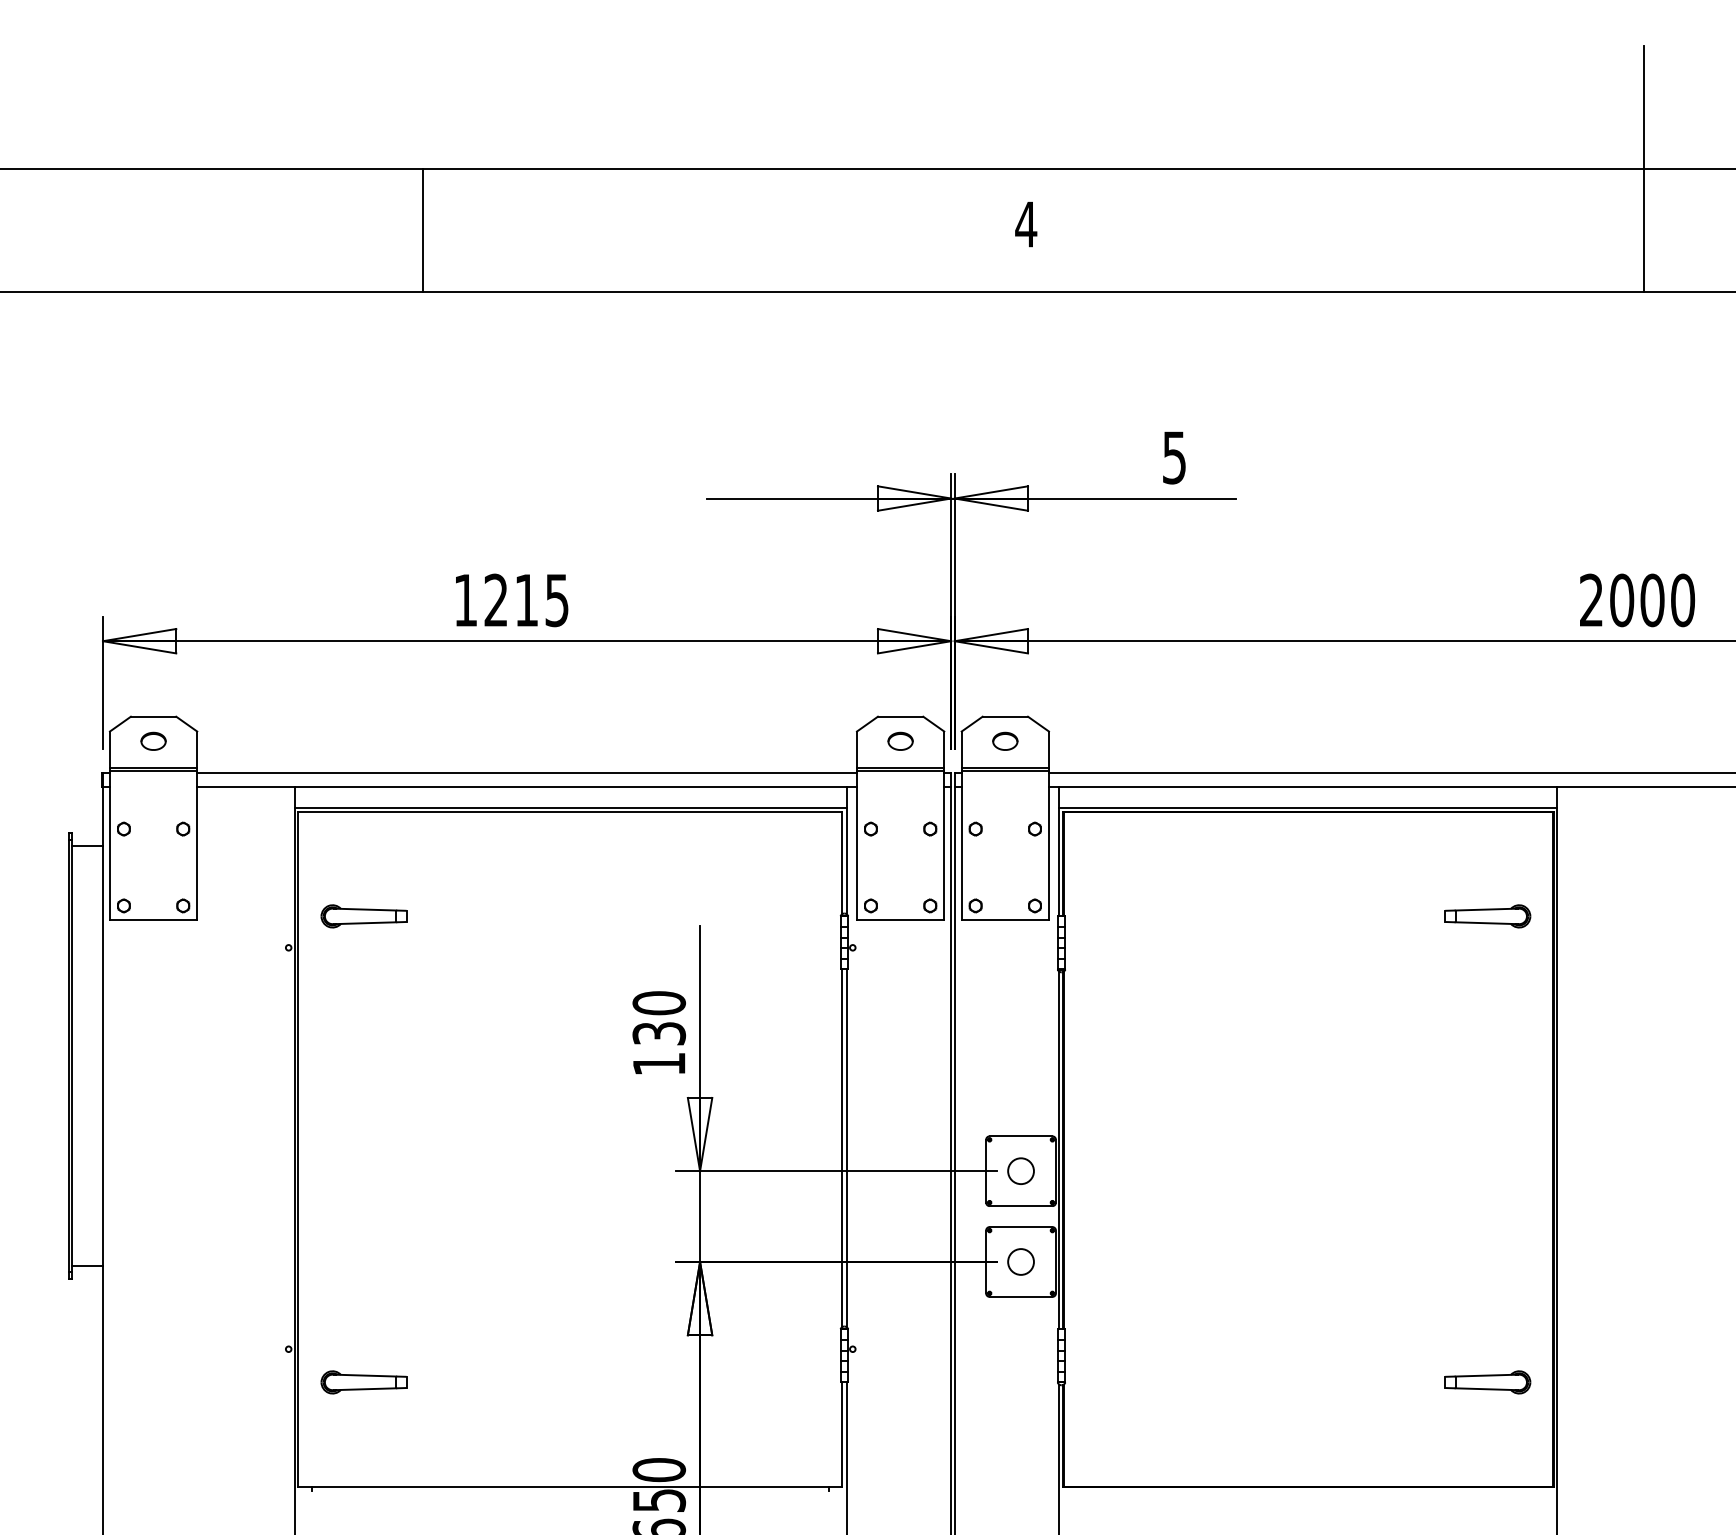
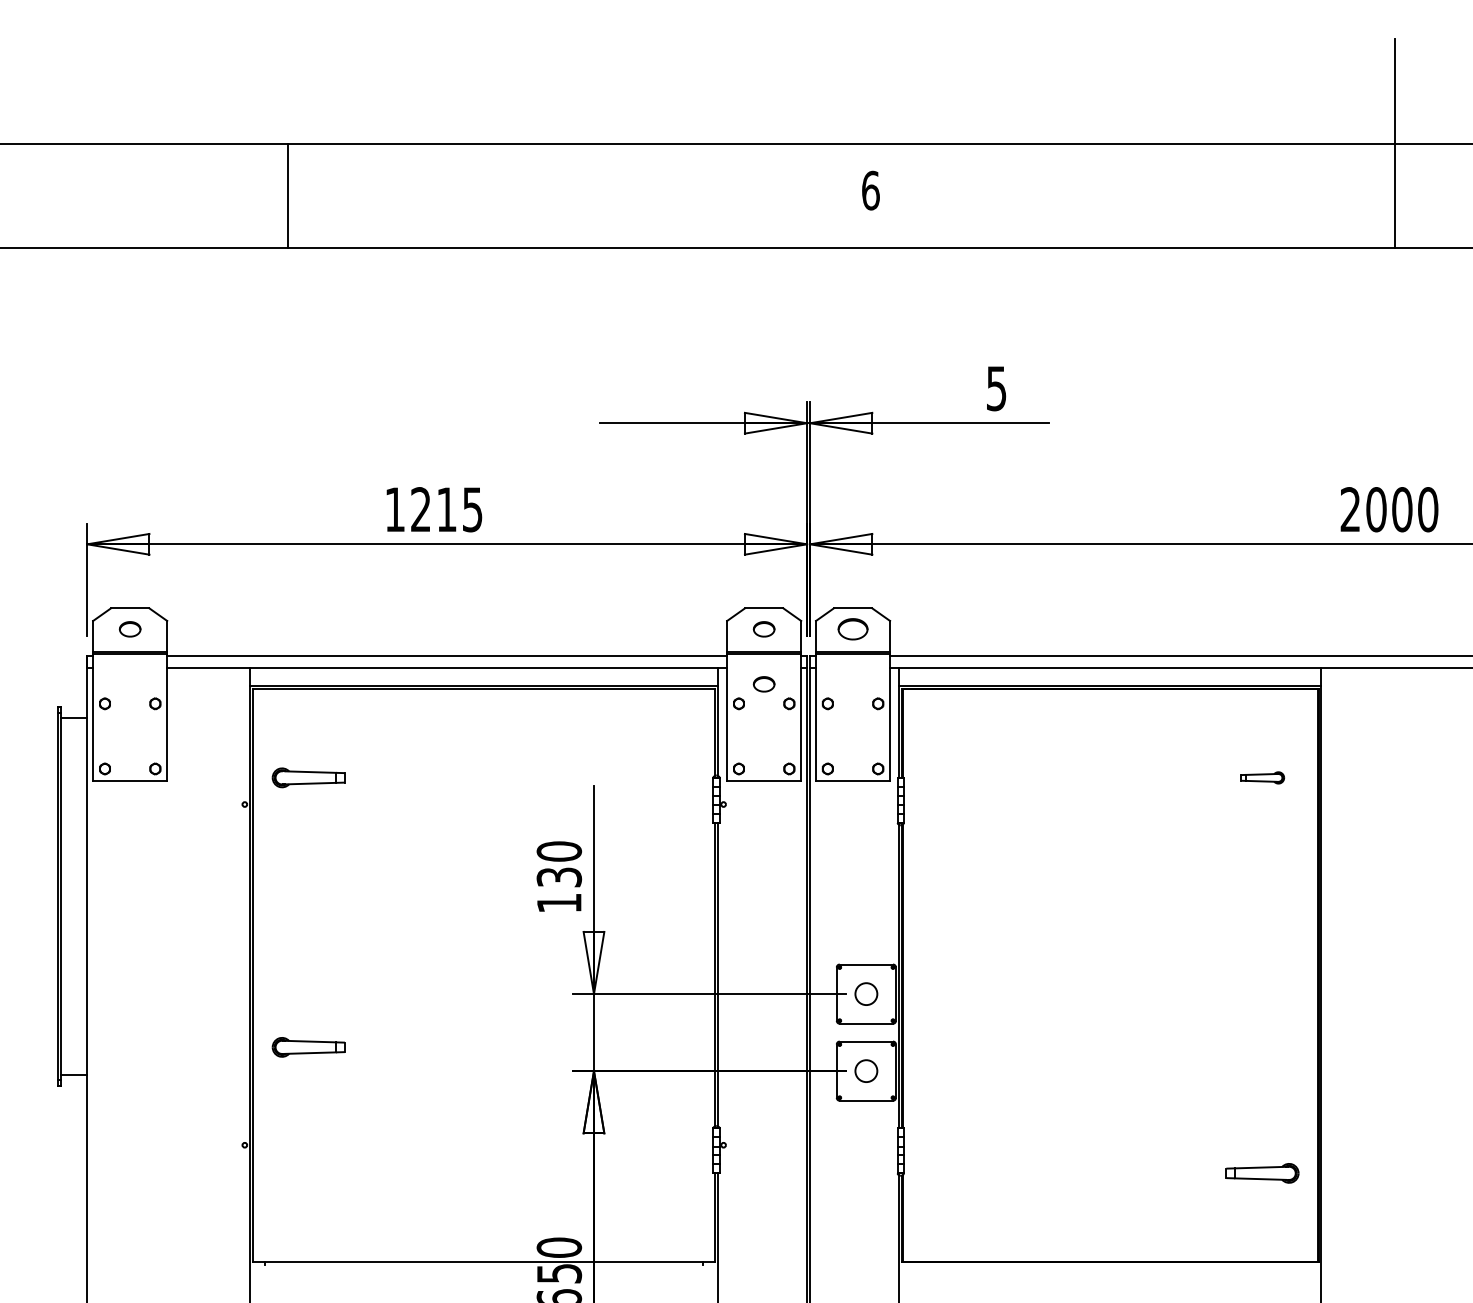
text: (1025, 224) -> (870, 190), 4 -> 6
line: (422, 230) -> (288, 195), moved
part: (1004, 741) -> (852, 629), size x1.4
part: (899, 806) -> (763, 684), added
part: (1487, 915) -> (1262, 777), size x0.6
part: (363, 1382) -> (308, 1047), moved

